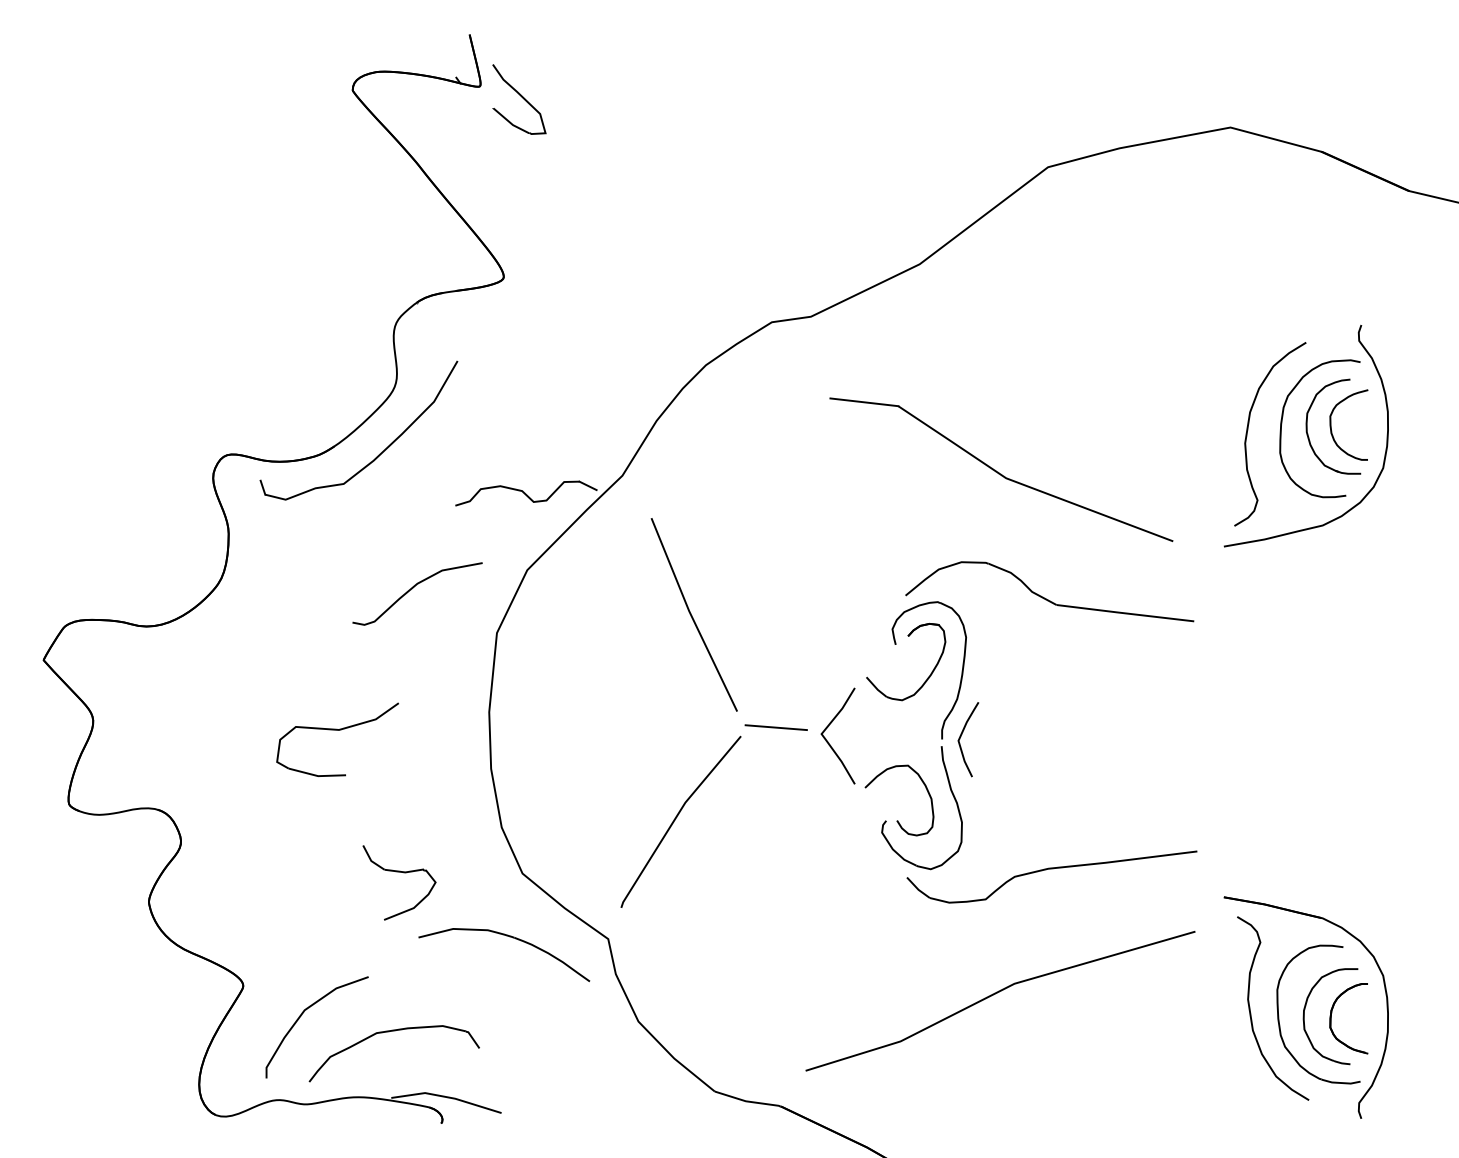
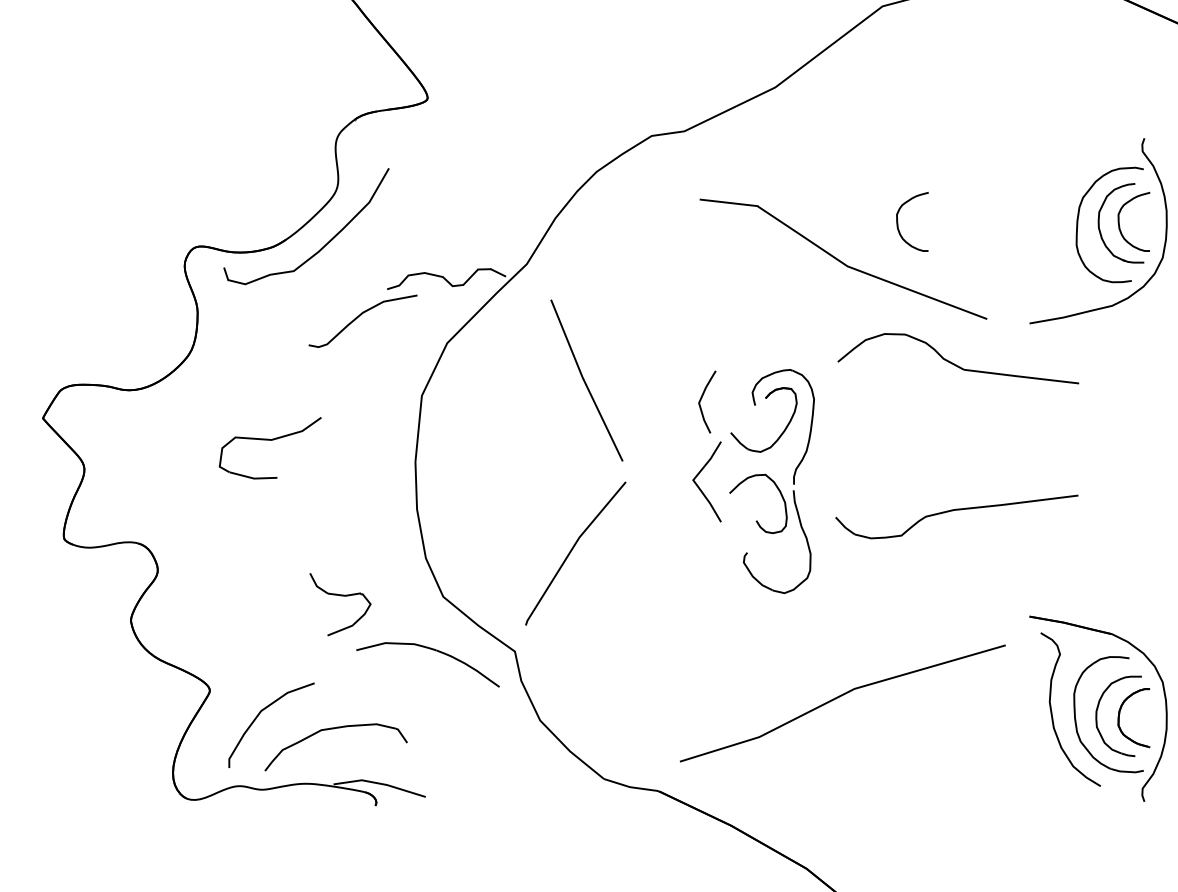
curve: (1066, 424) -> (897, 221), added
curve: (1248, 430) -> (1050, 226), removed
curve: (413, 588) -> (359, 316), moved
part: (1046, 598) -> (955, 364), moved
line: (775, 727) -> (654, 474), removed
part: (337, 730) -> (270, 440), moved
curve: (961, 736) -> (701, 399), moved
curve: (898, 820) -> (757, 520), moved
part: (1051, 869) -> (956, 510), moved

